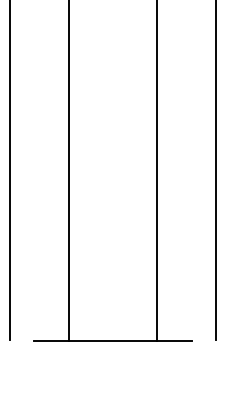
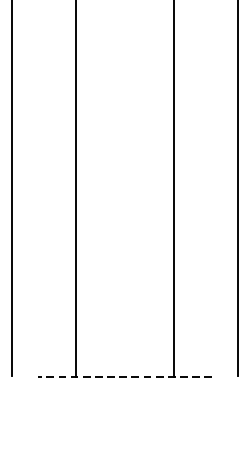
line: (112, 340) -> (124, 376), solid -> dashed

